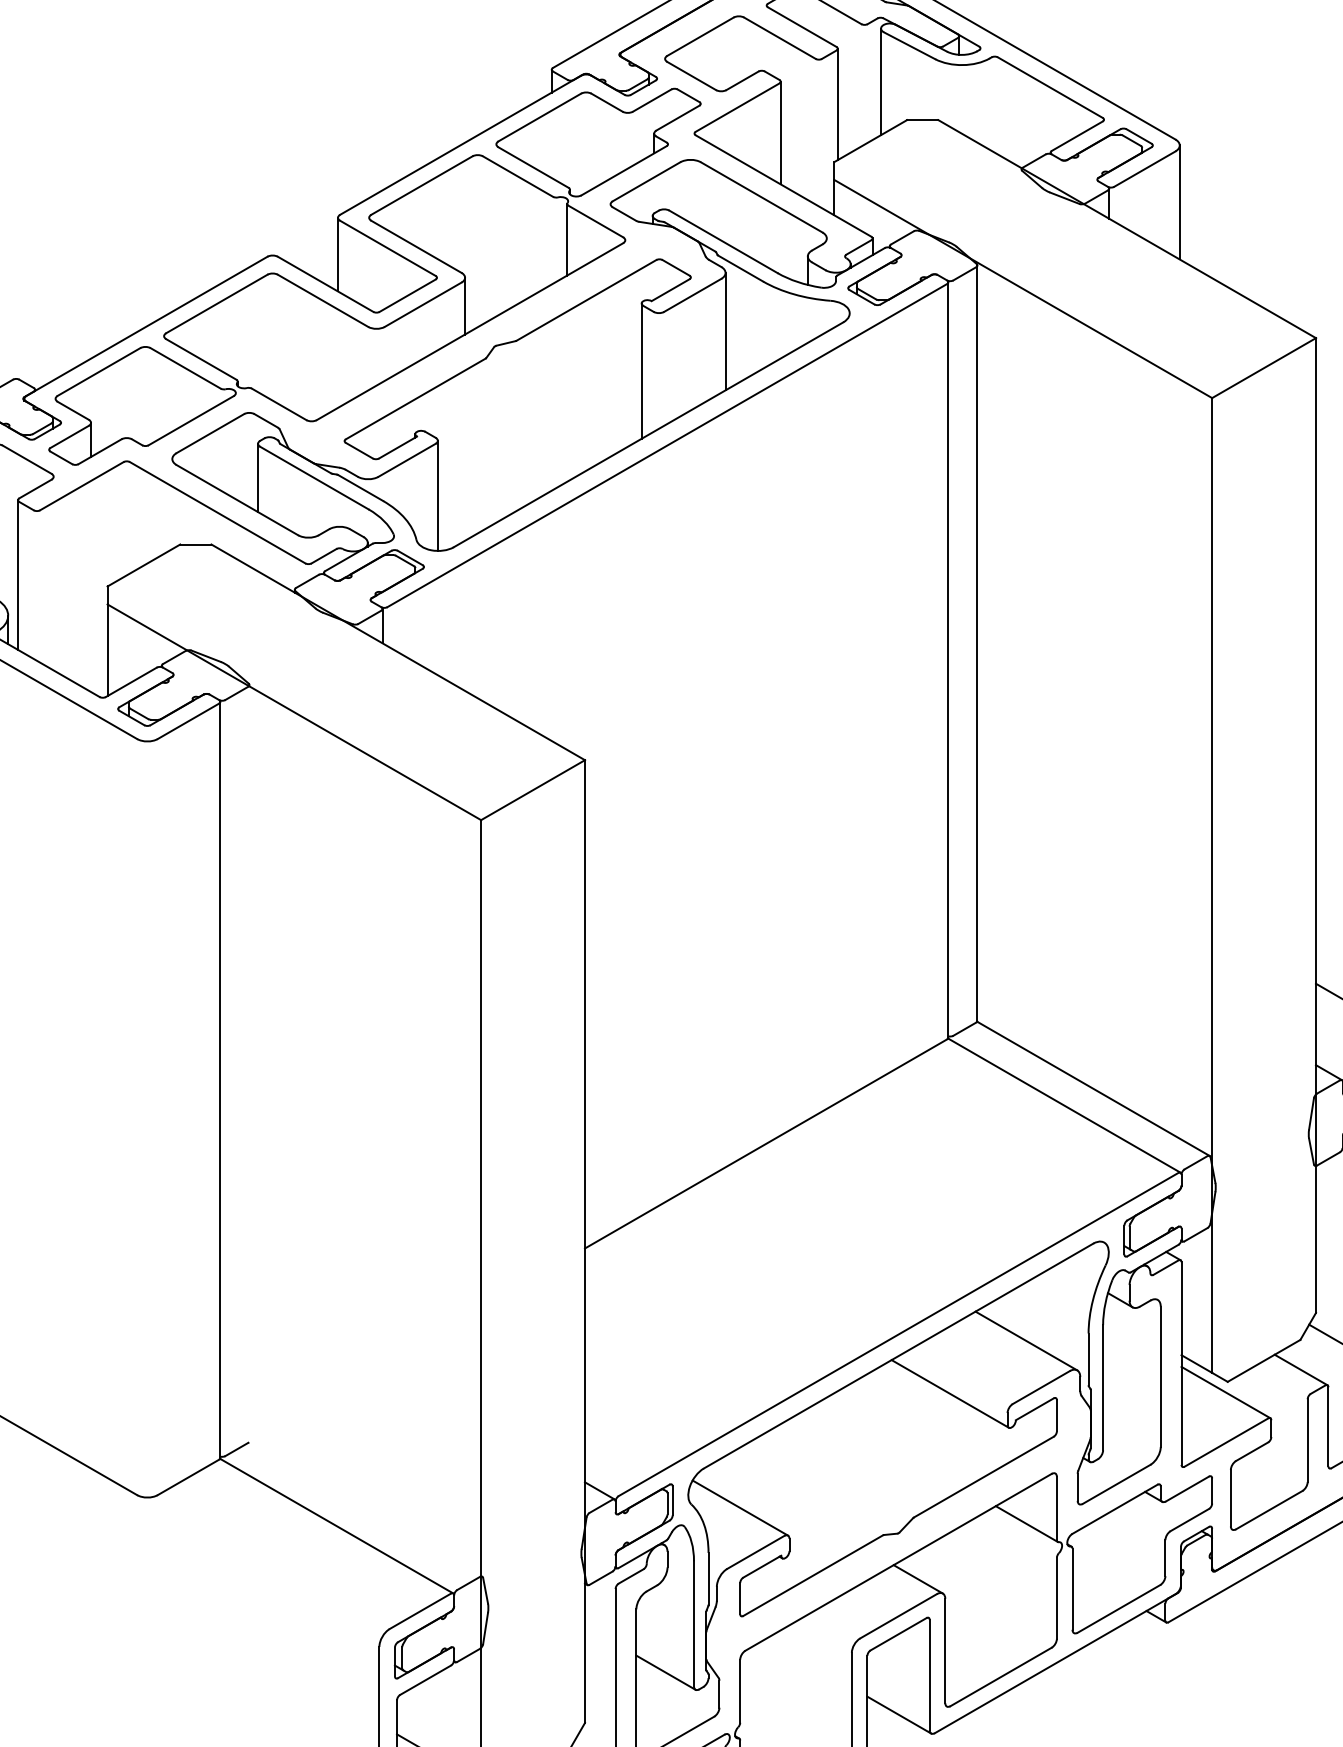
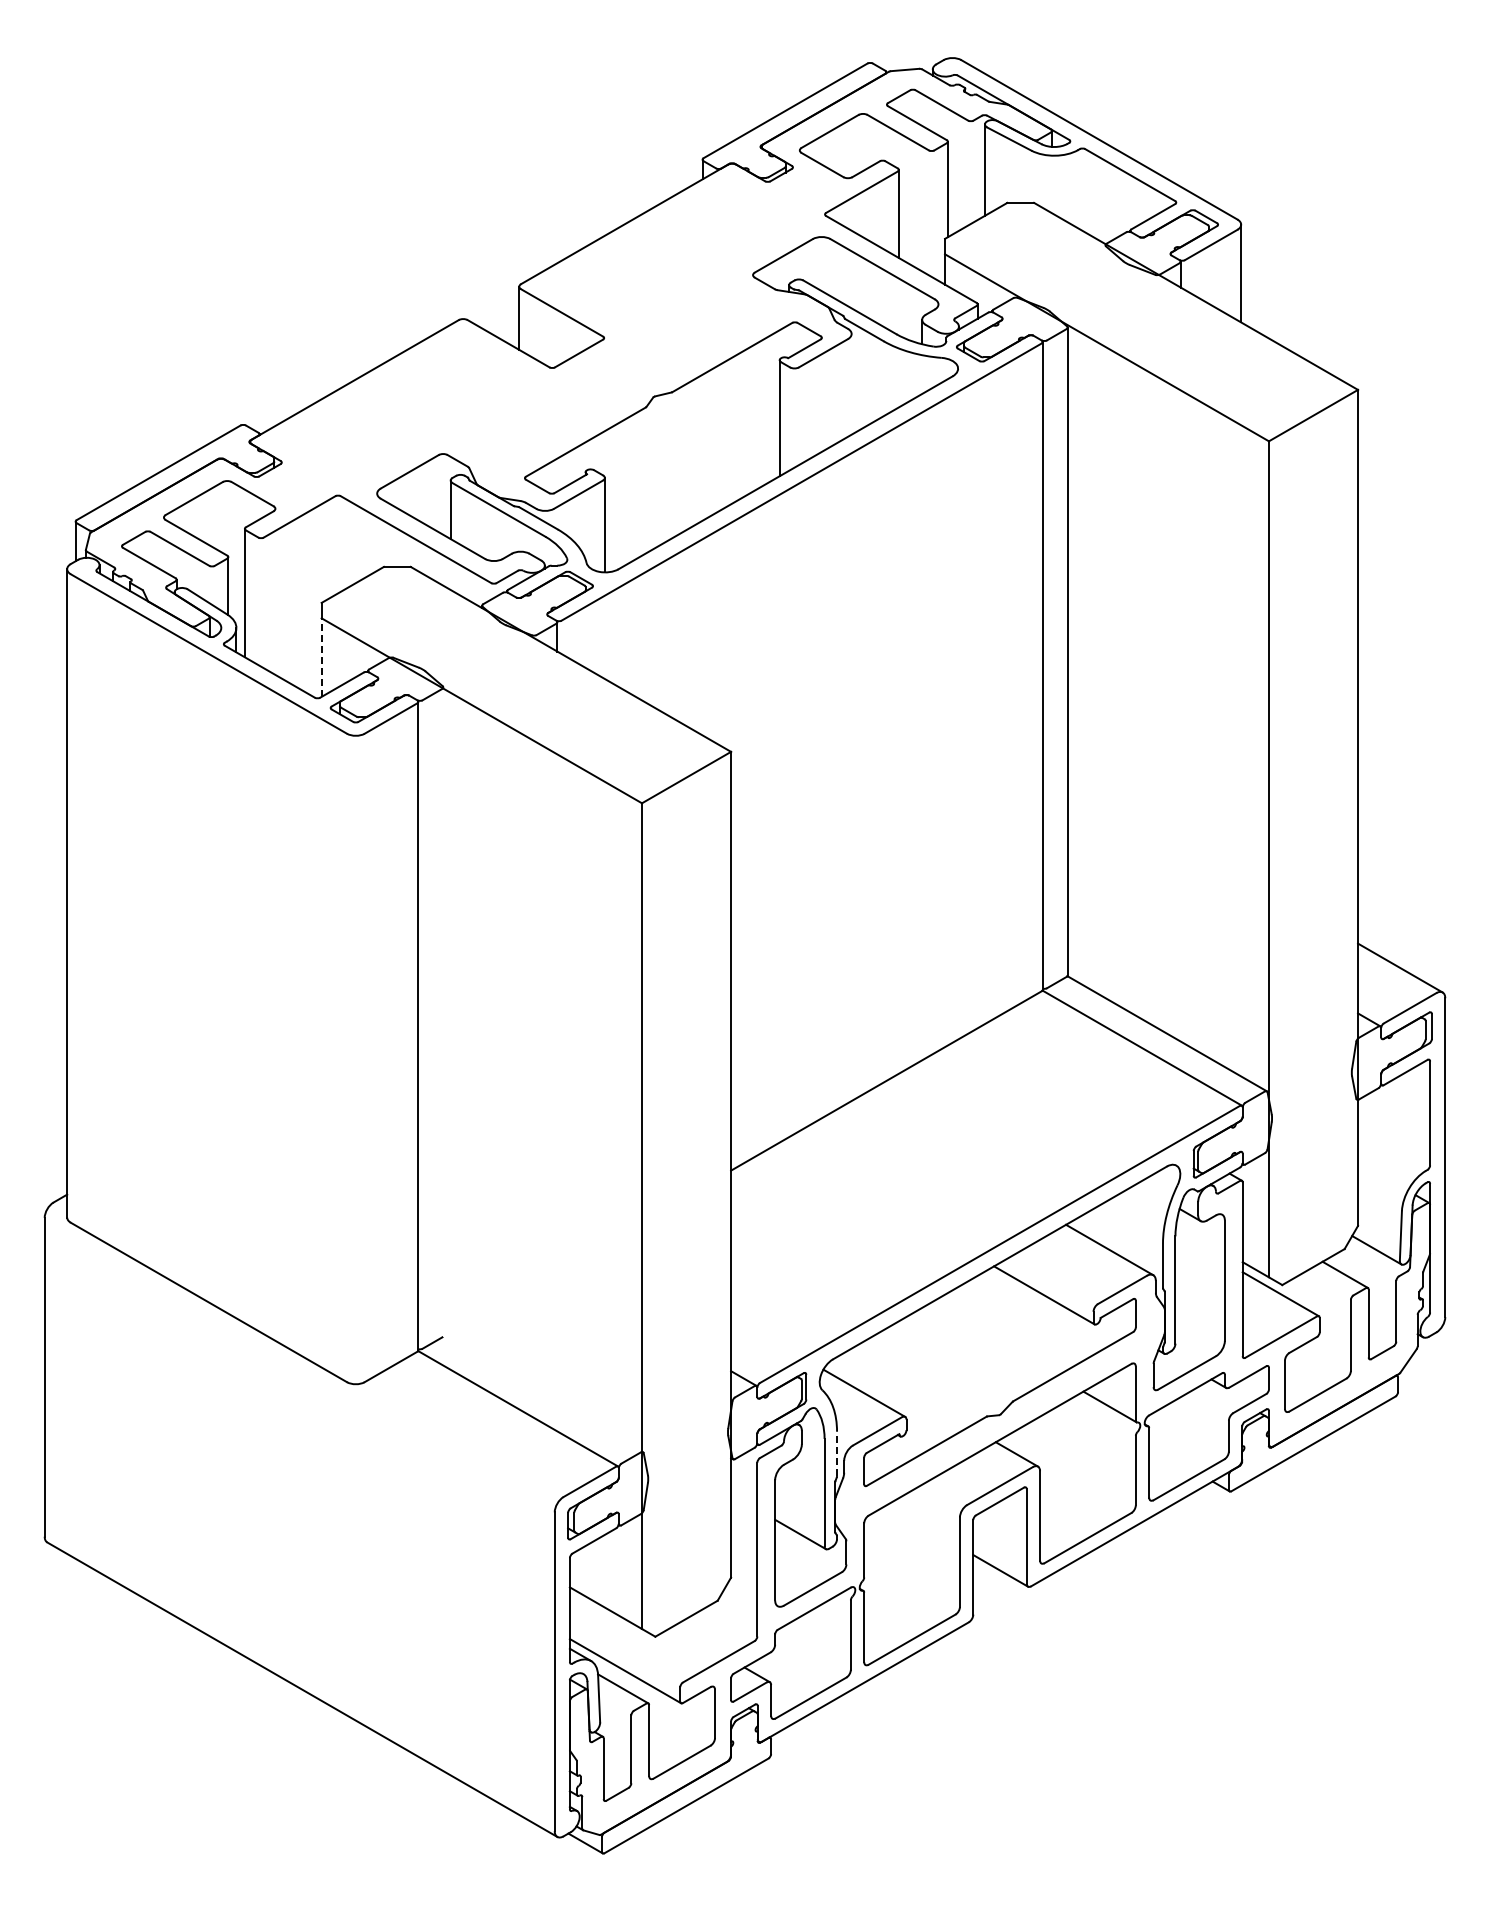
part: (353, 316) -> (532, 371), removed
line: (725, 331) -> (851, 384), removed
line: (107, 650) -> (321, 657), solid -> dashed
line: (709, 1578) -> (837, 1453), solid -> dashed

